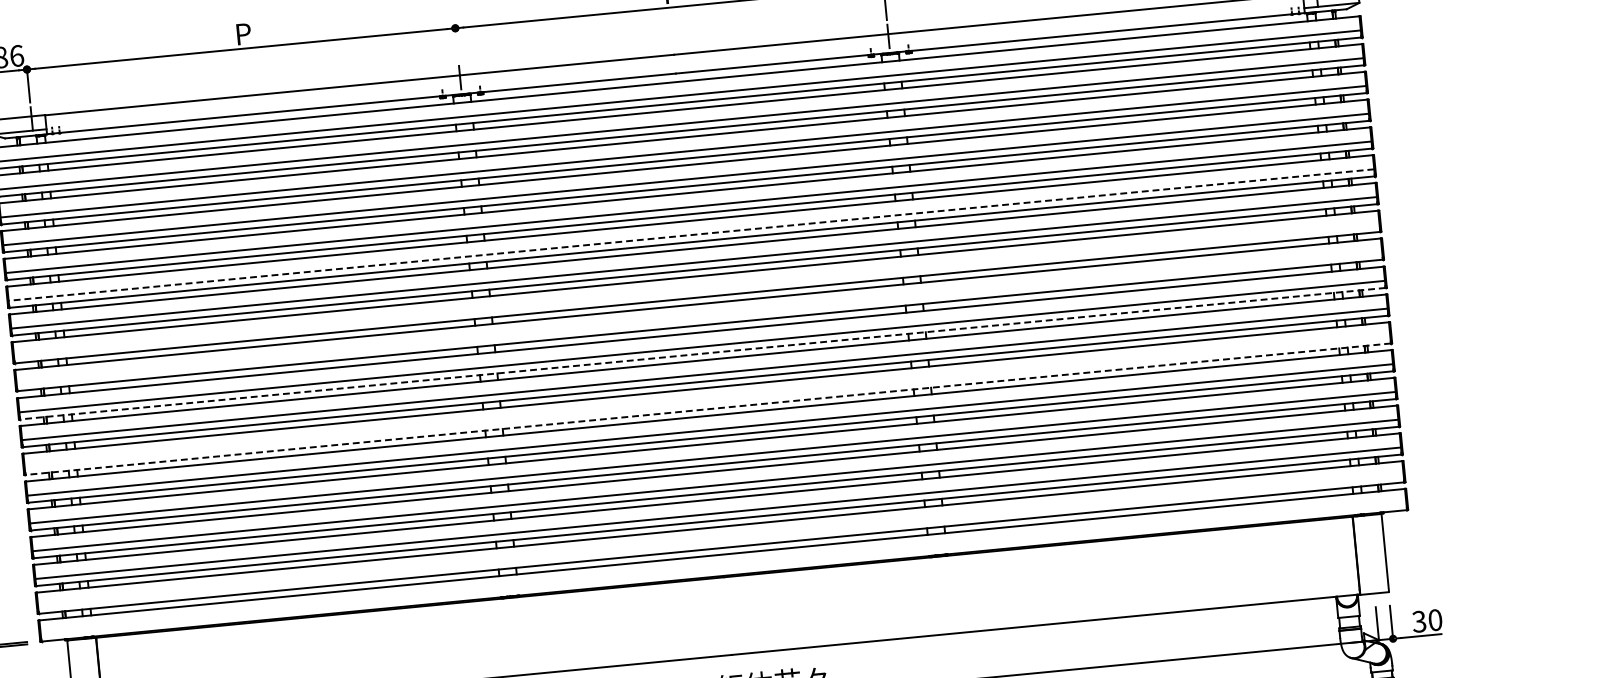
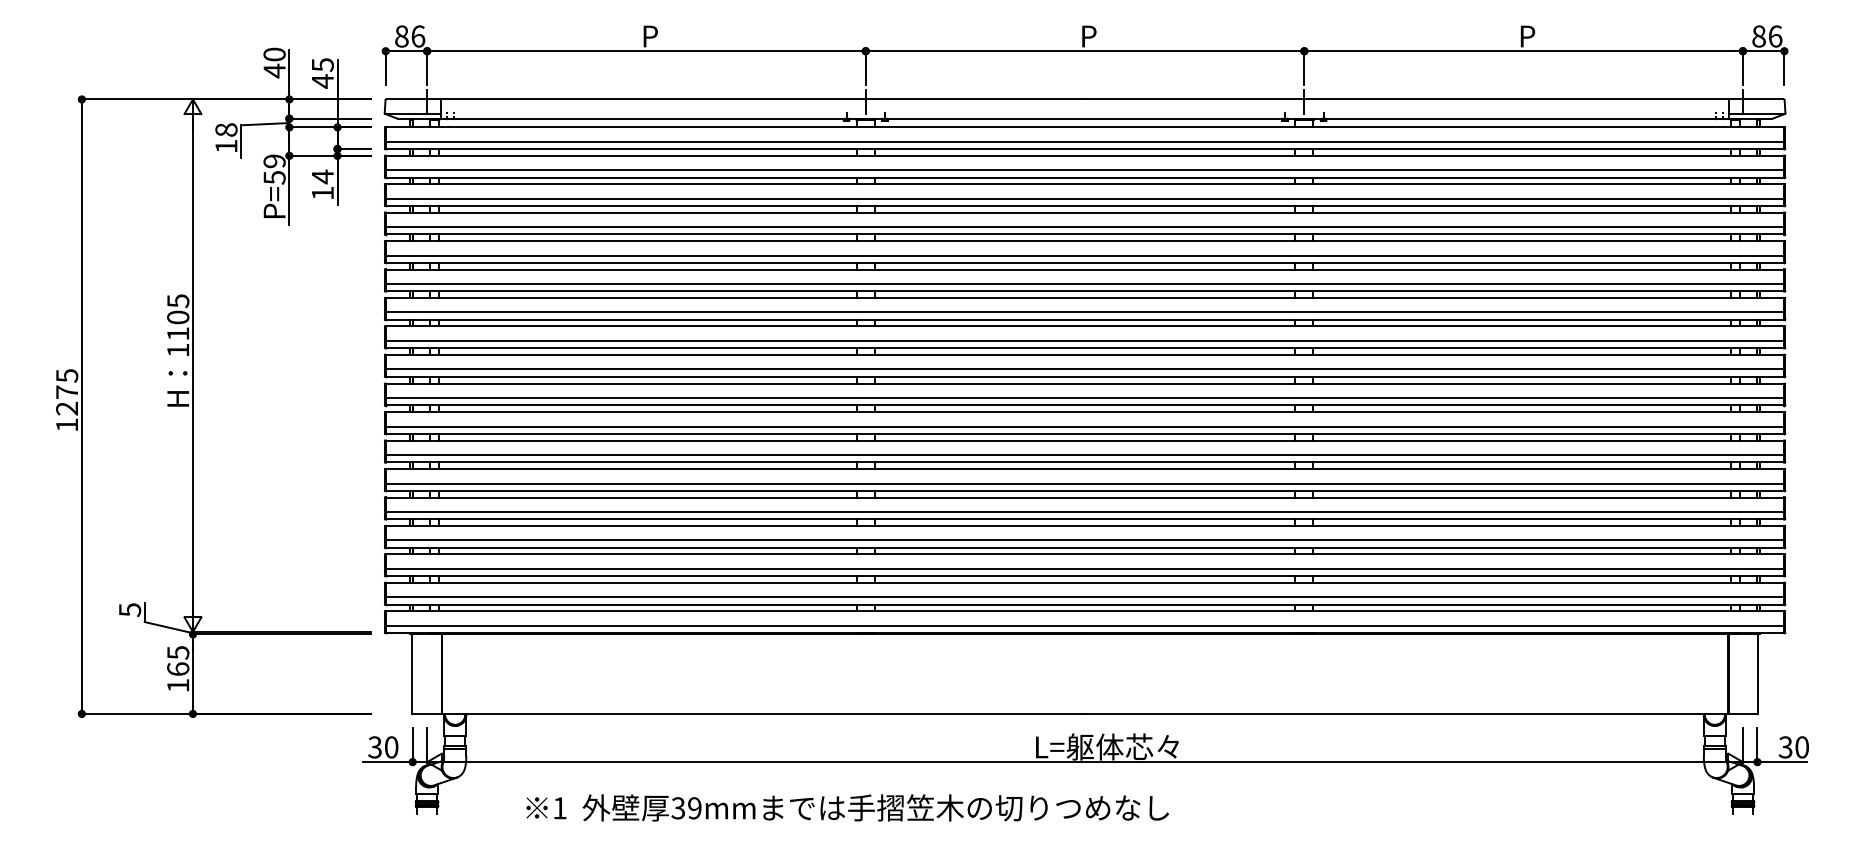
line: (456, 44) -> (865, 67), added
line: (690, 235) -> (1084, 284), dashed -> solid
line: (696, 290) -> (1084, 340), added
line: (698, 318) -> (1084, 369), added
line: (702, 353) -> (1084, 405), dashed -> solid
line: (707, 402) -> (1084, 455), added
line: (707, 409) -> (1084, 462), dashed -> solid
line: (720, 541) -> (1084, 597), added
line: (723, 568) -> (1084, 625), added

